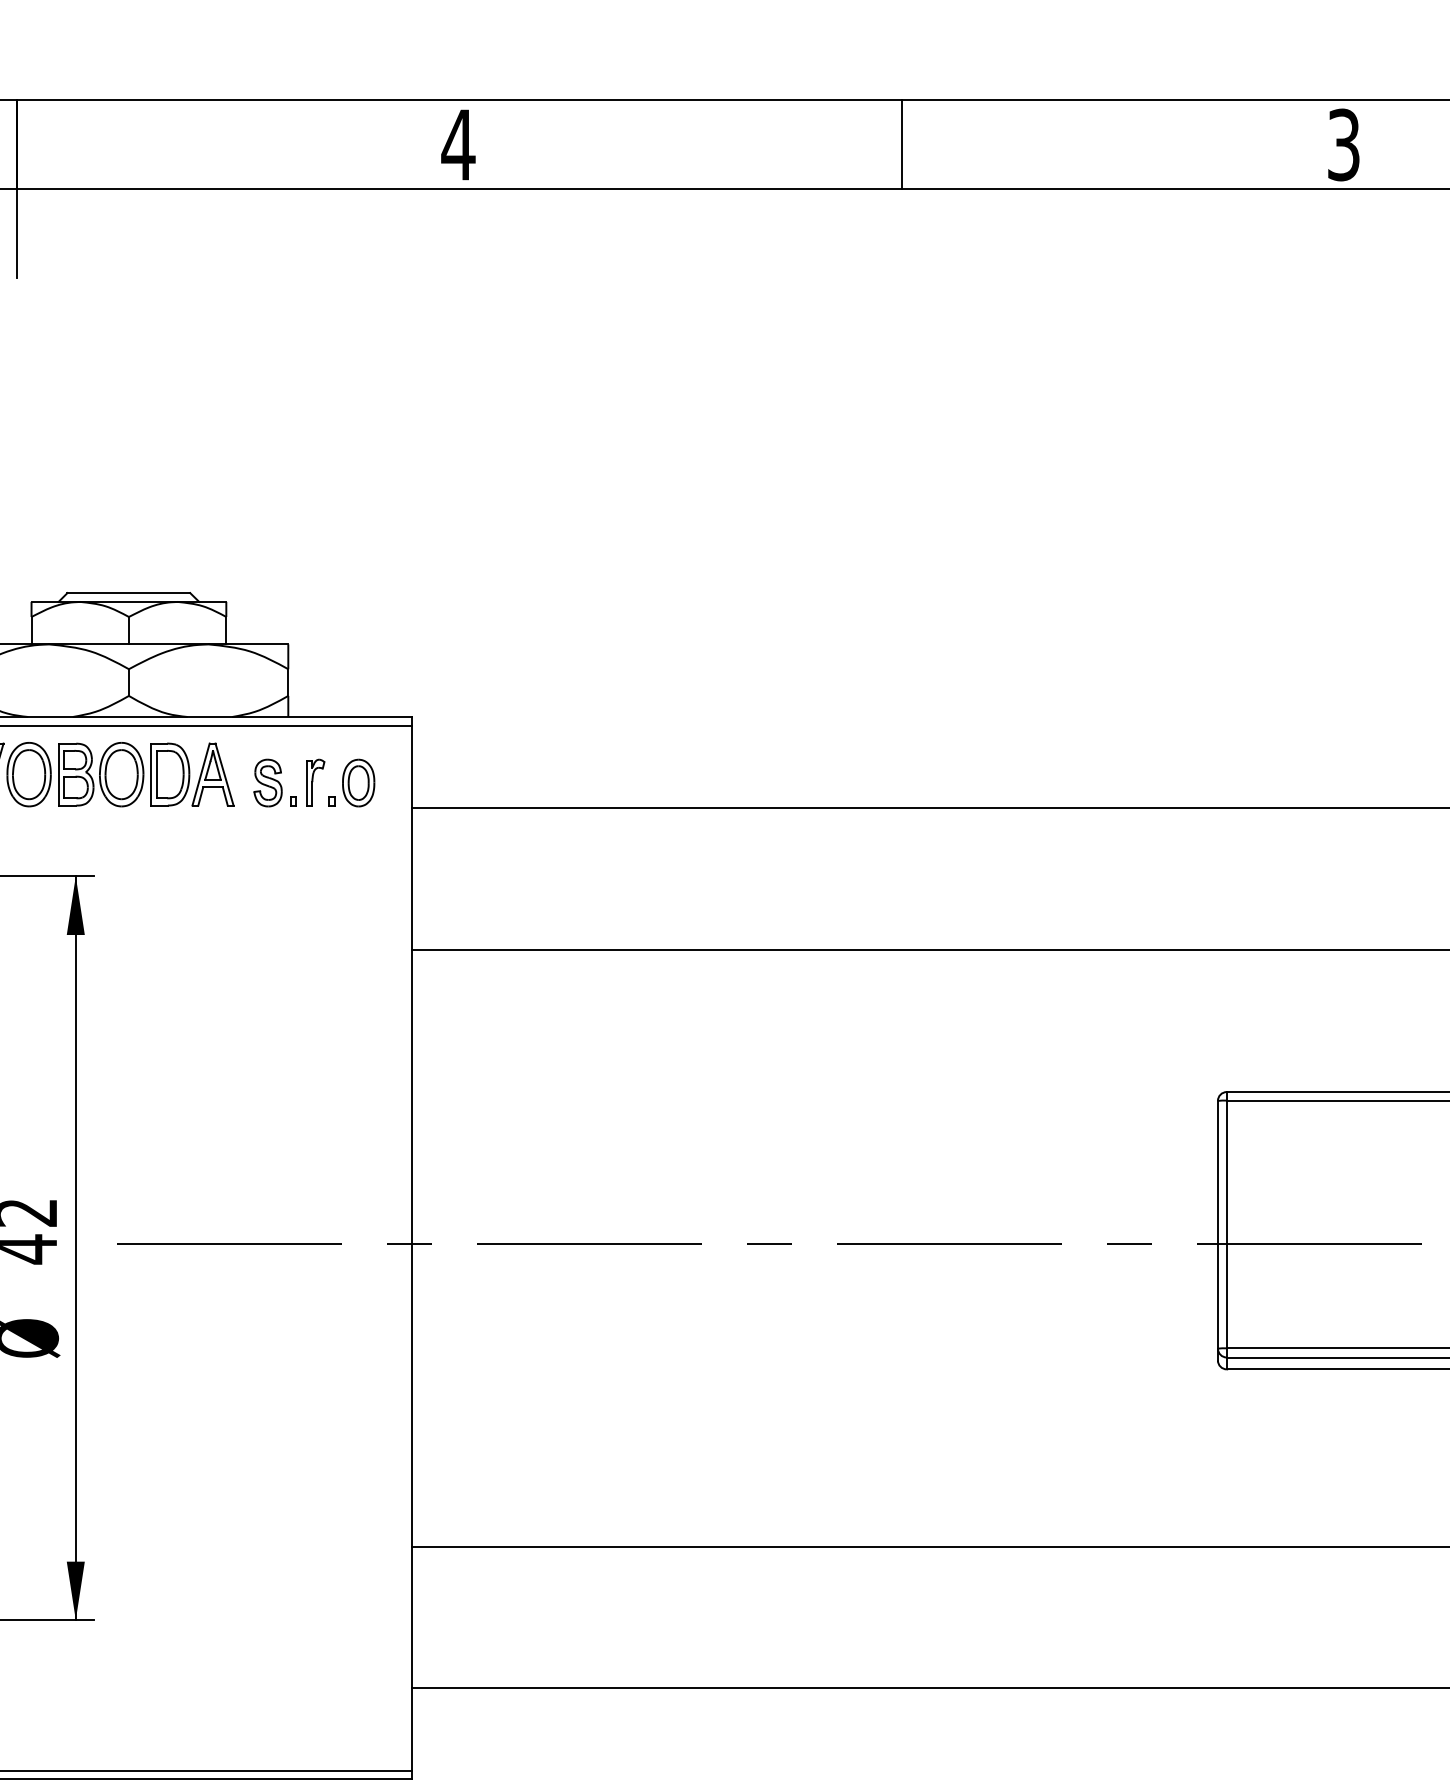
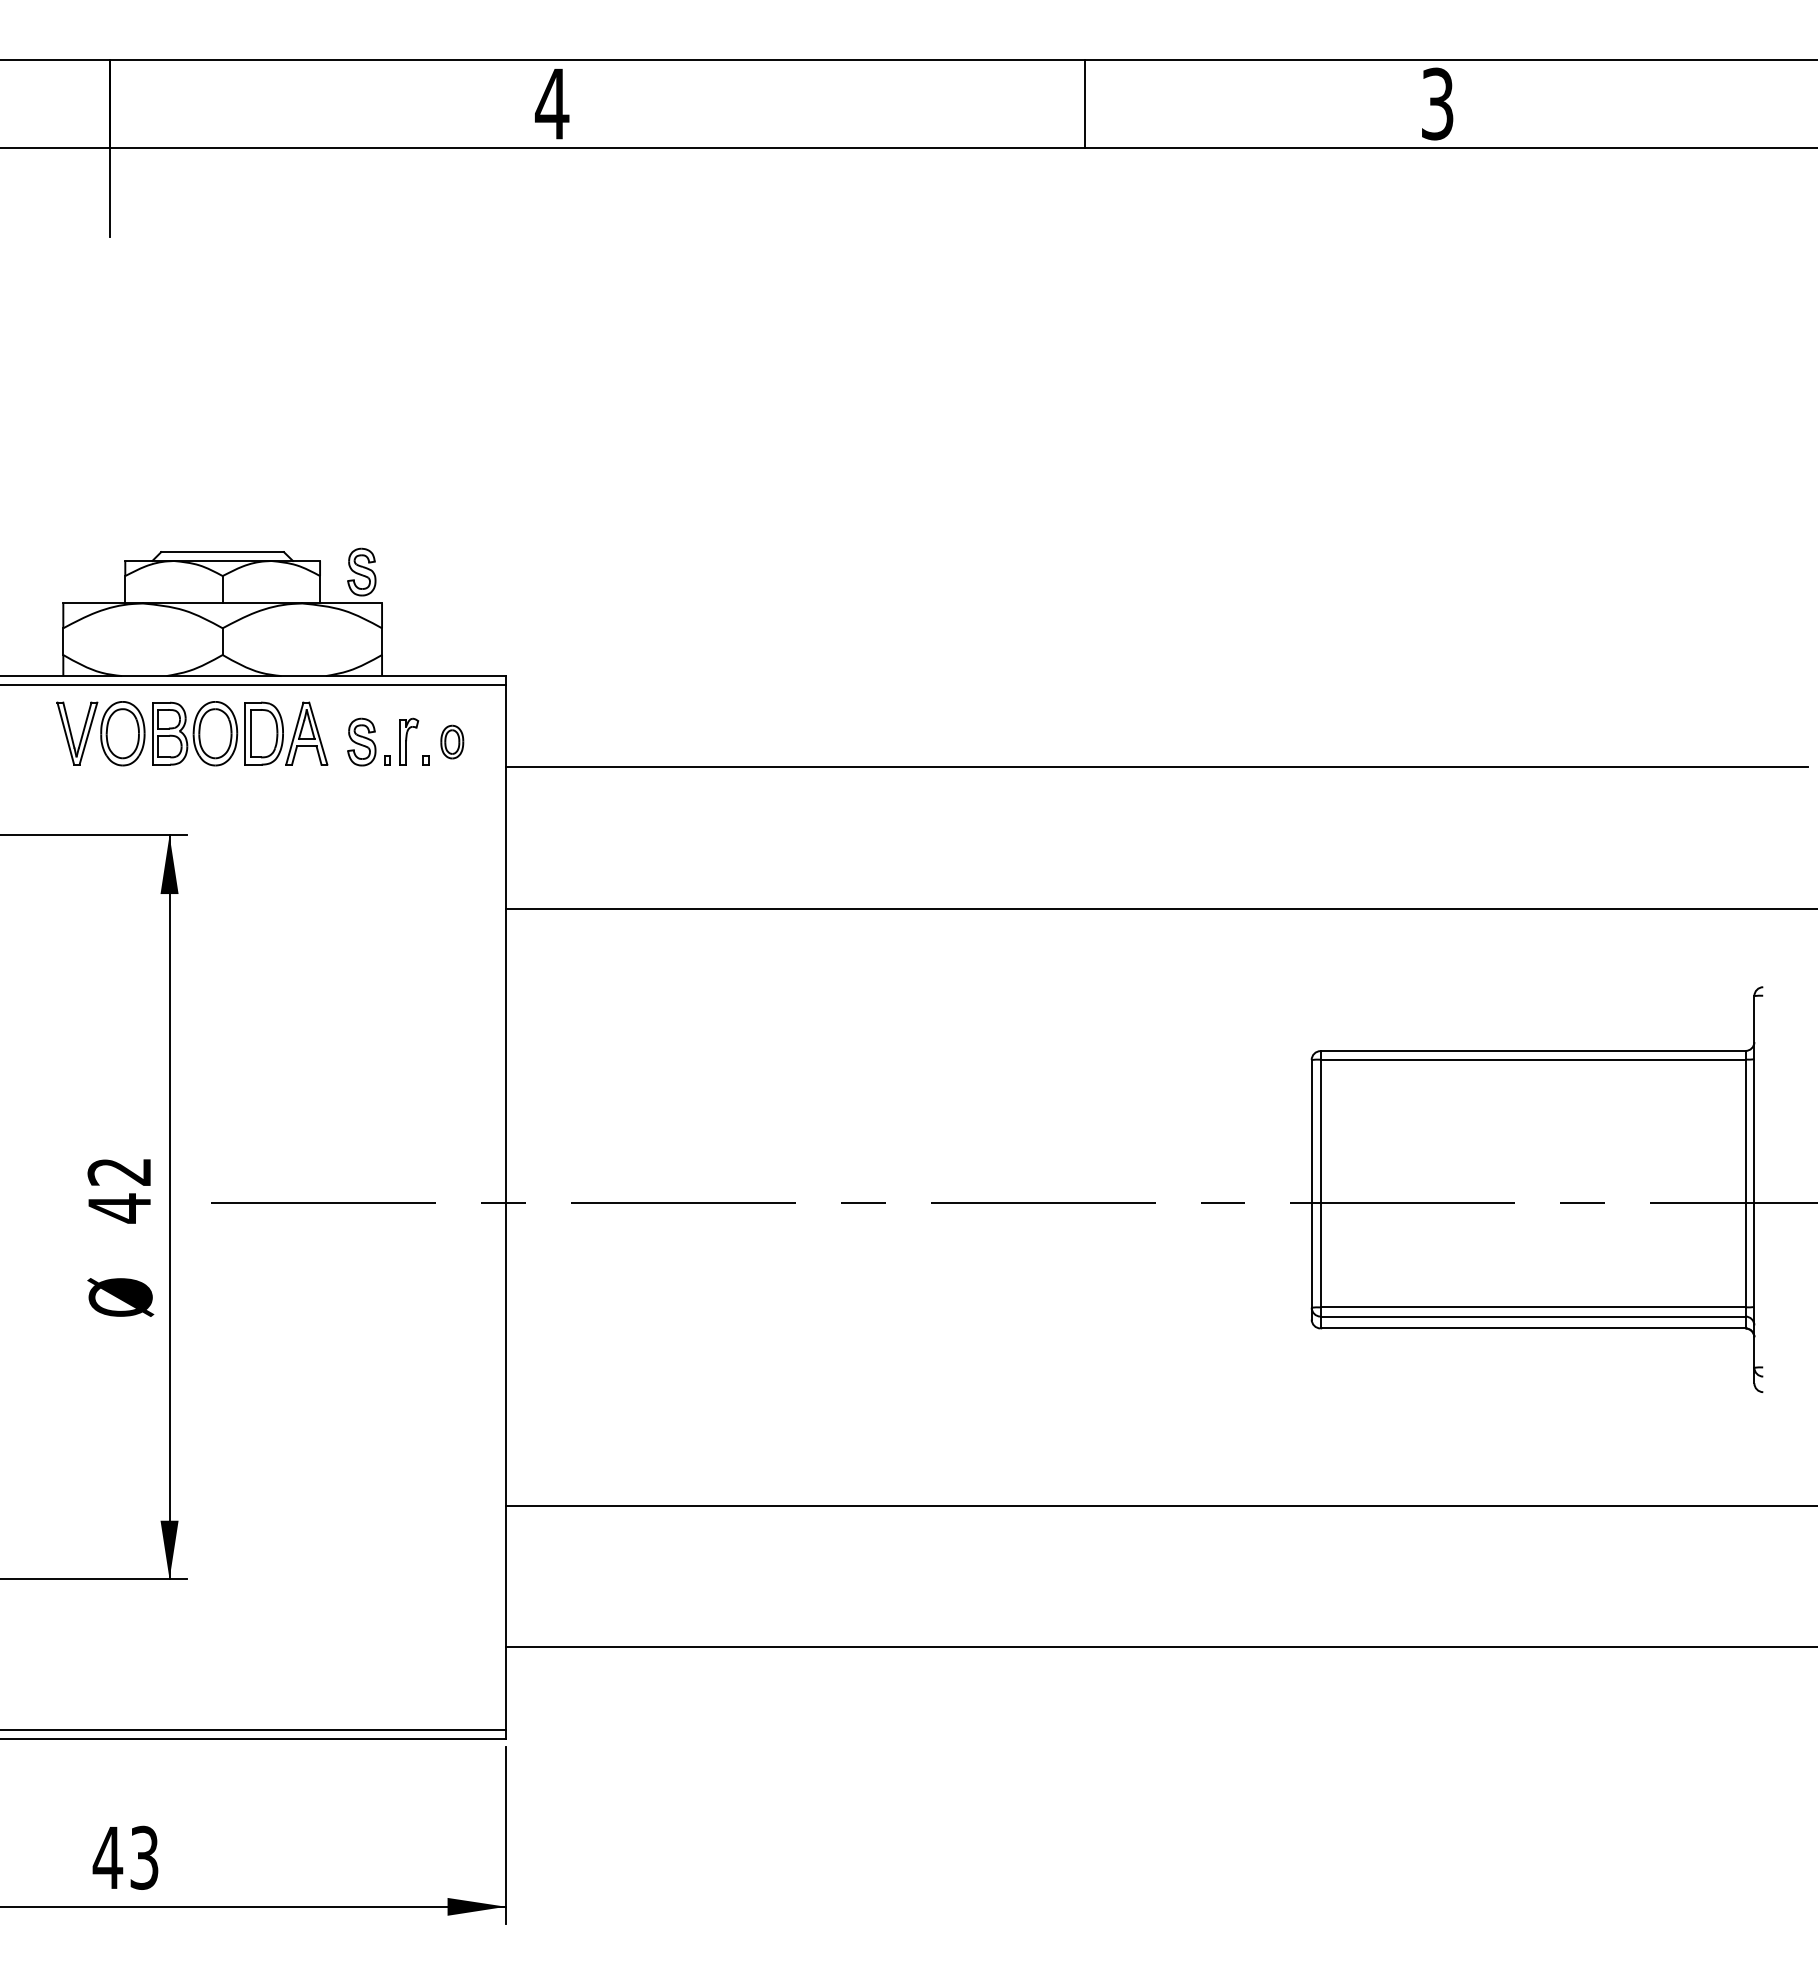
line: (901, 144) -> (1084, 103), moved
part: (267, 612) -> (361, 571), added
part: (357, 782) -> (451, 741), size x0.7

